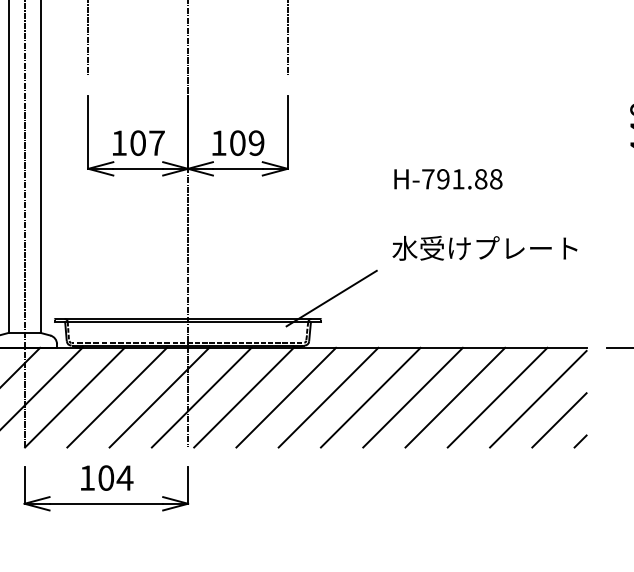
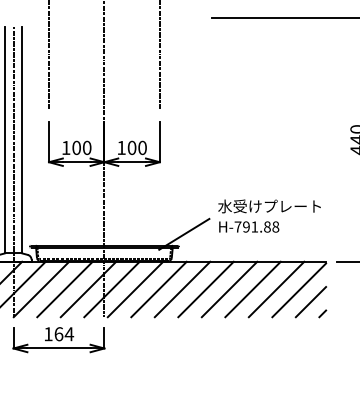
text: (157, 142) -> (87, 147), 107 -> 100
text: (256, 142) -> (142, 147), 109 -> 100
text: (448, 178) -> (249, 226), moved
text: (105, 478) -> (58, 334), 104 -> 164

